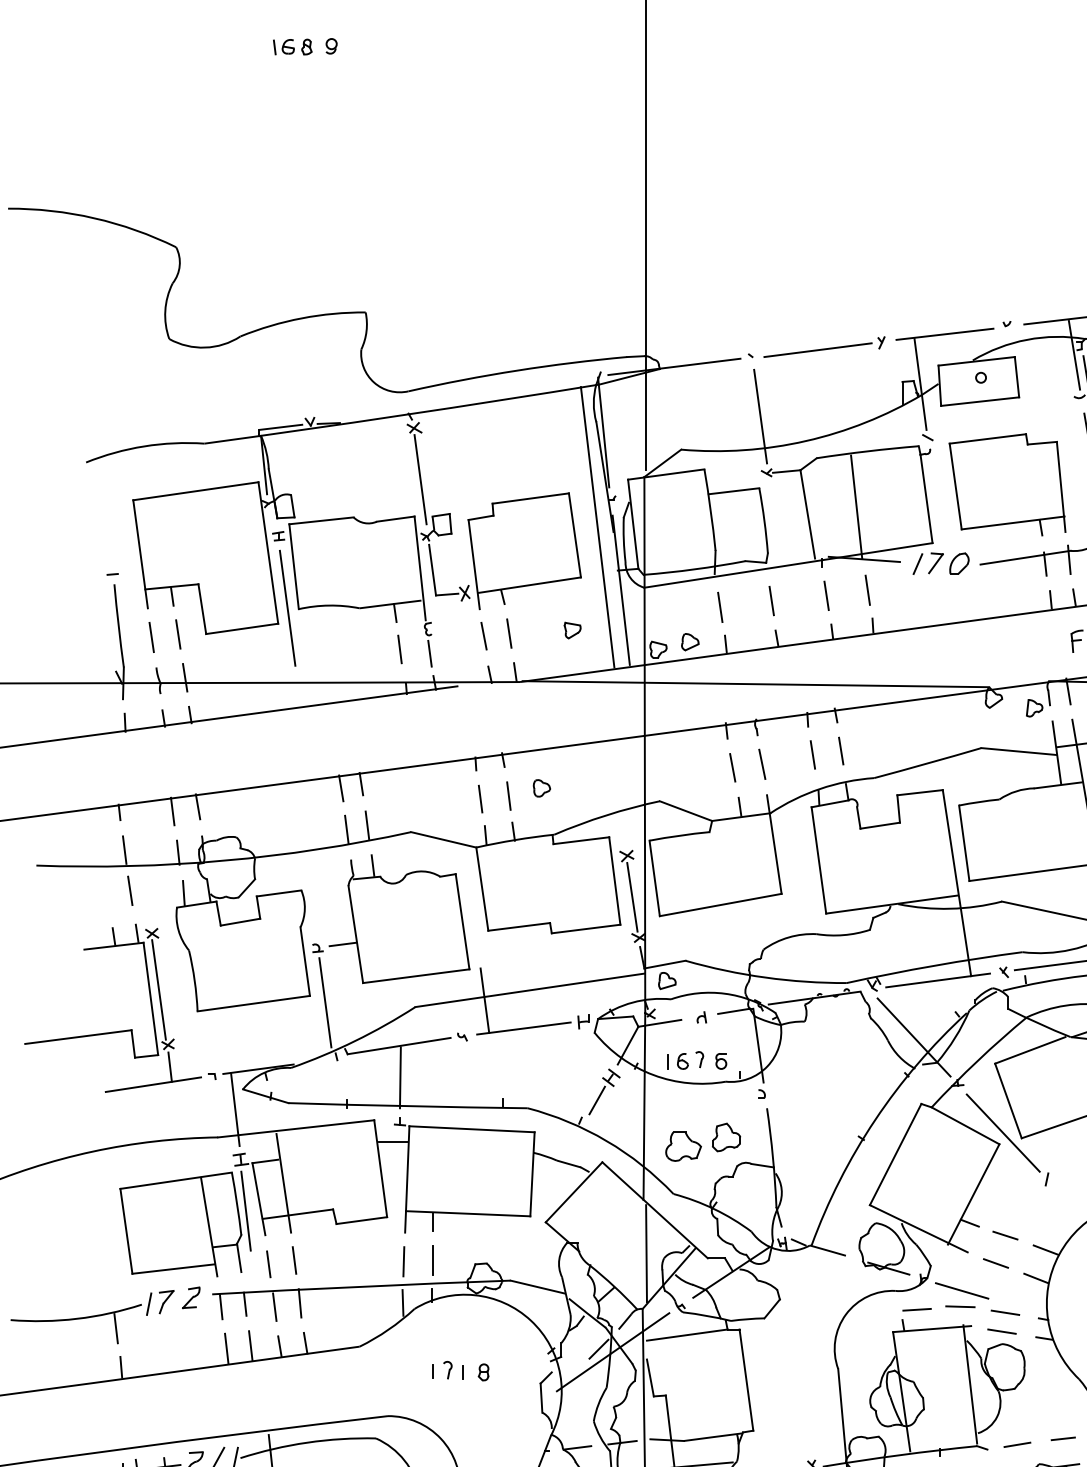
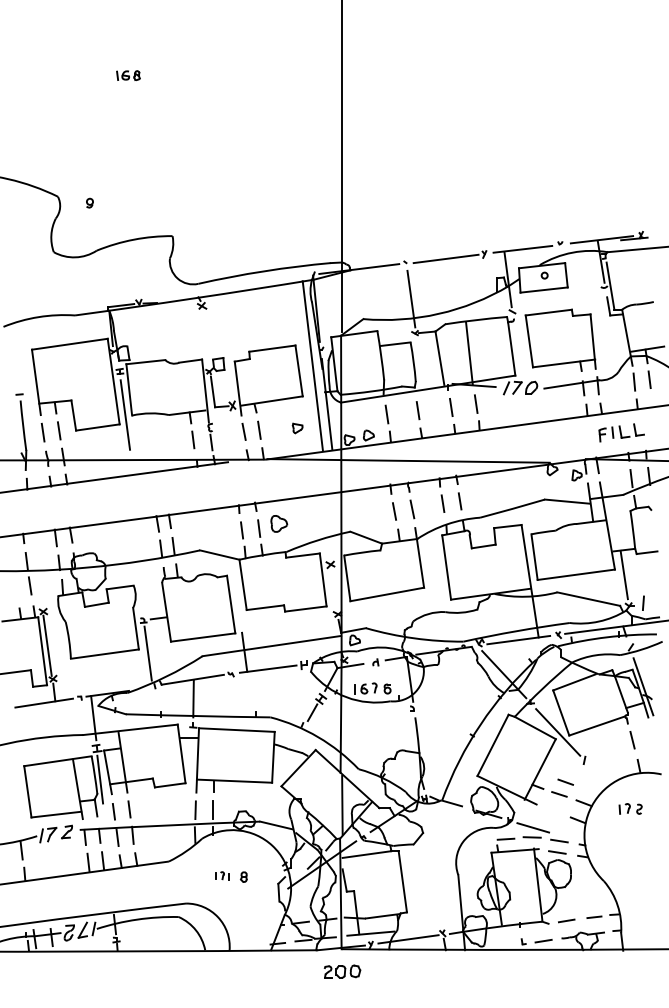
part: (330, 45) -> (89, 202), moved
line: (420, 480) -> (205, 337), removed
part: (540, 787) -> (278, 523), size x1.6
line: (631, 896) -> (333, 589), removed
part: (702, 1141) -> (376, 737), removed
line: (995, 1262) -> (565, 781), moved
part: (448, 1369) -> (222, 875), size x0.7

